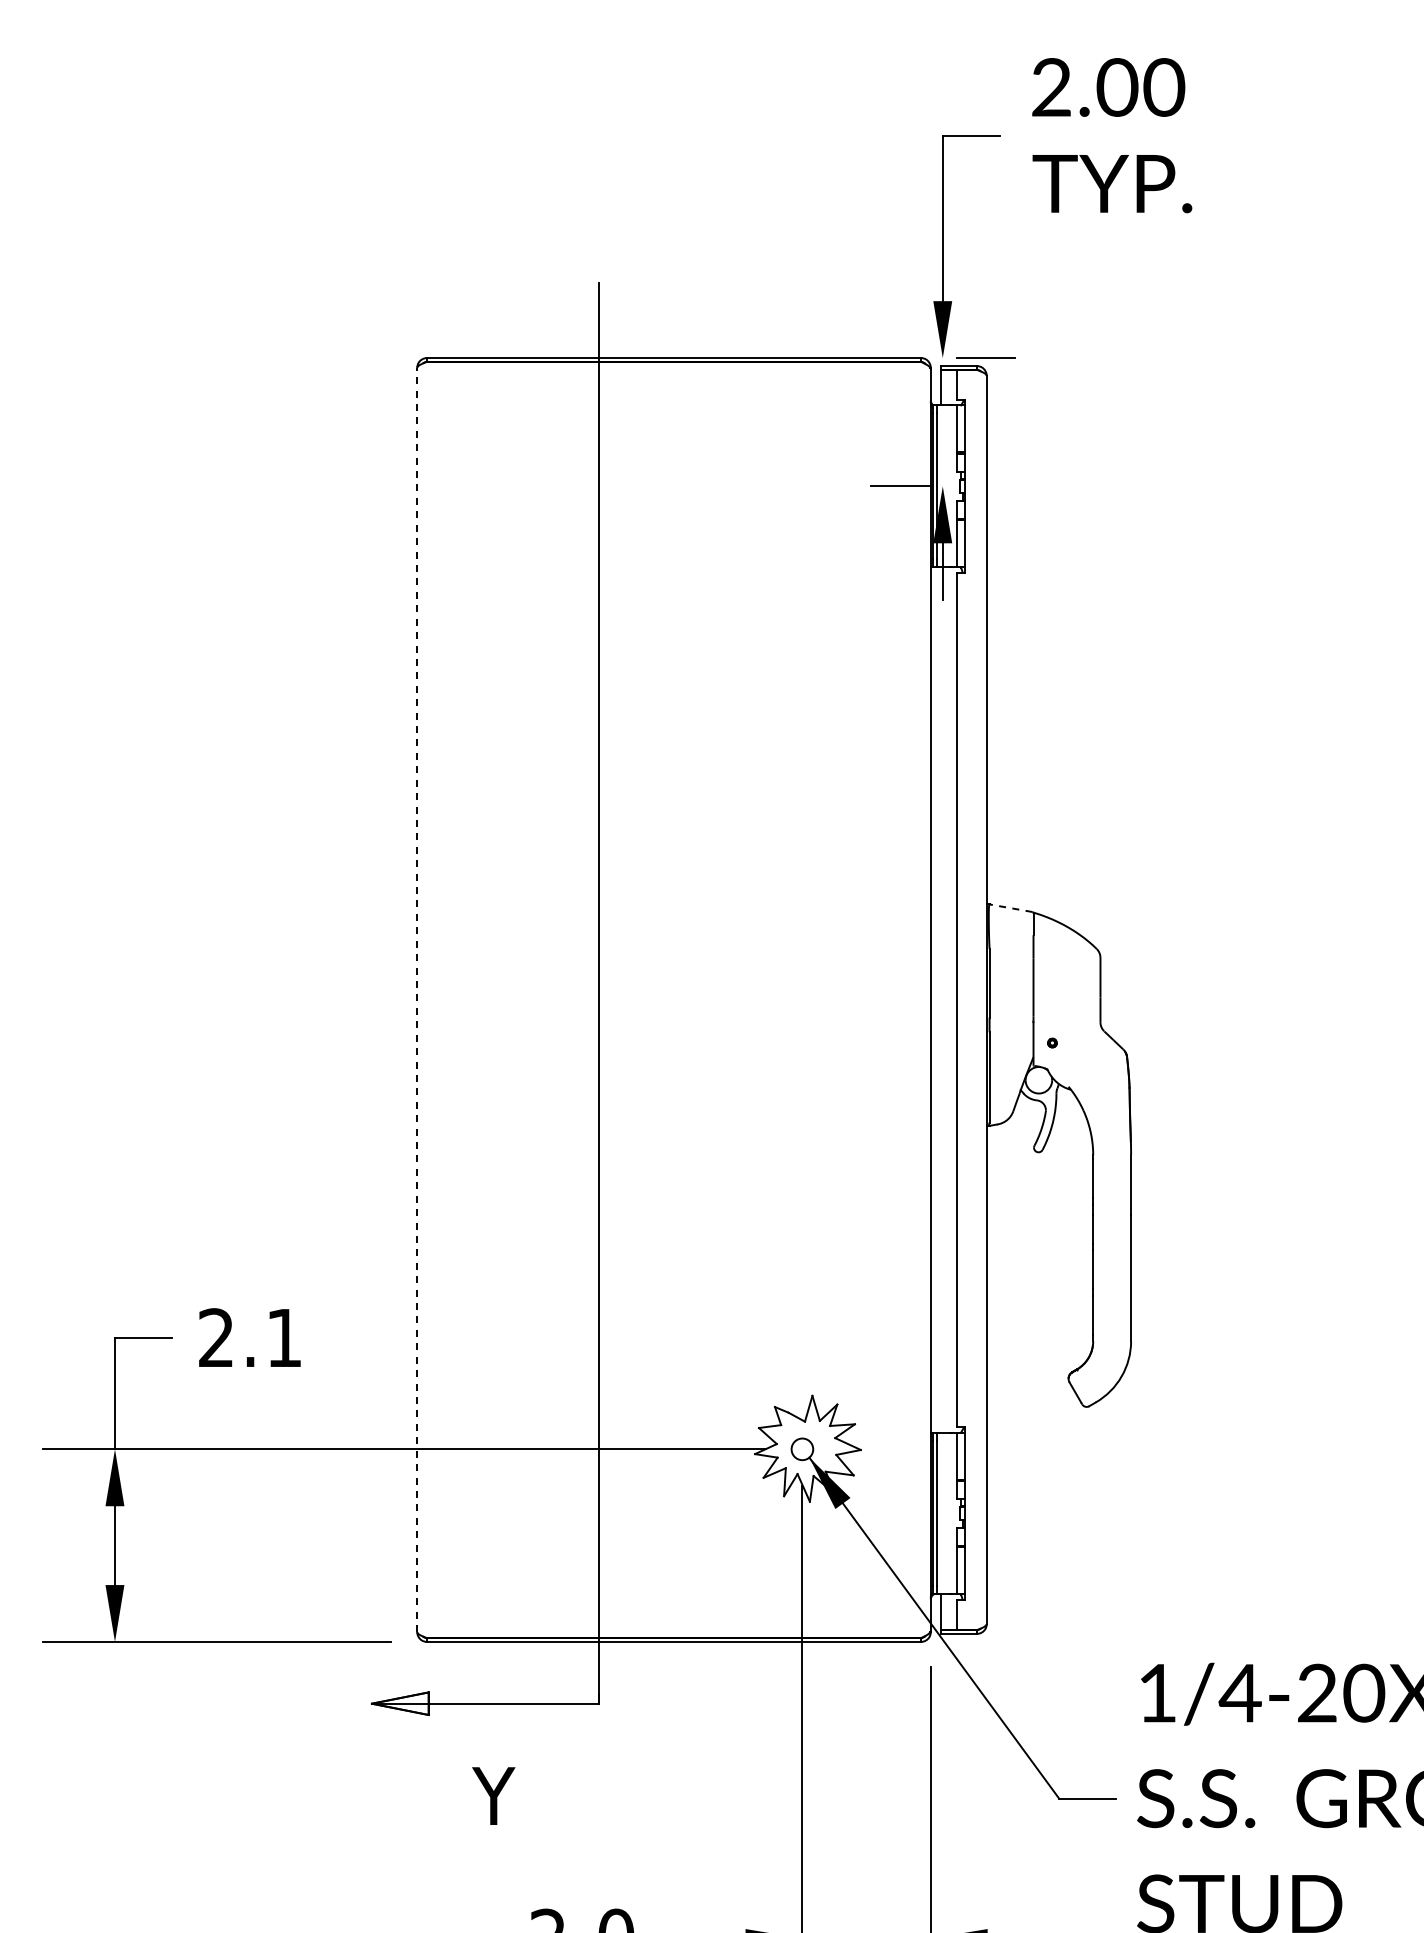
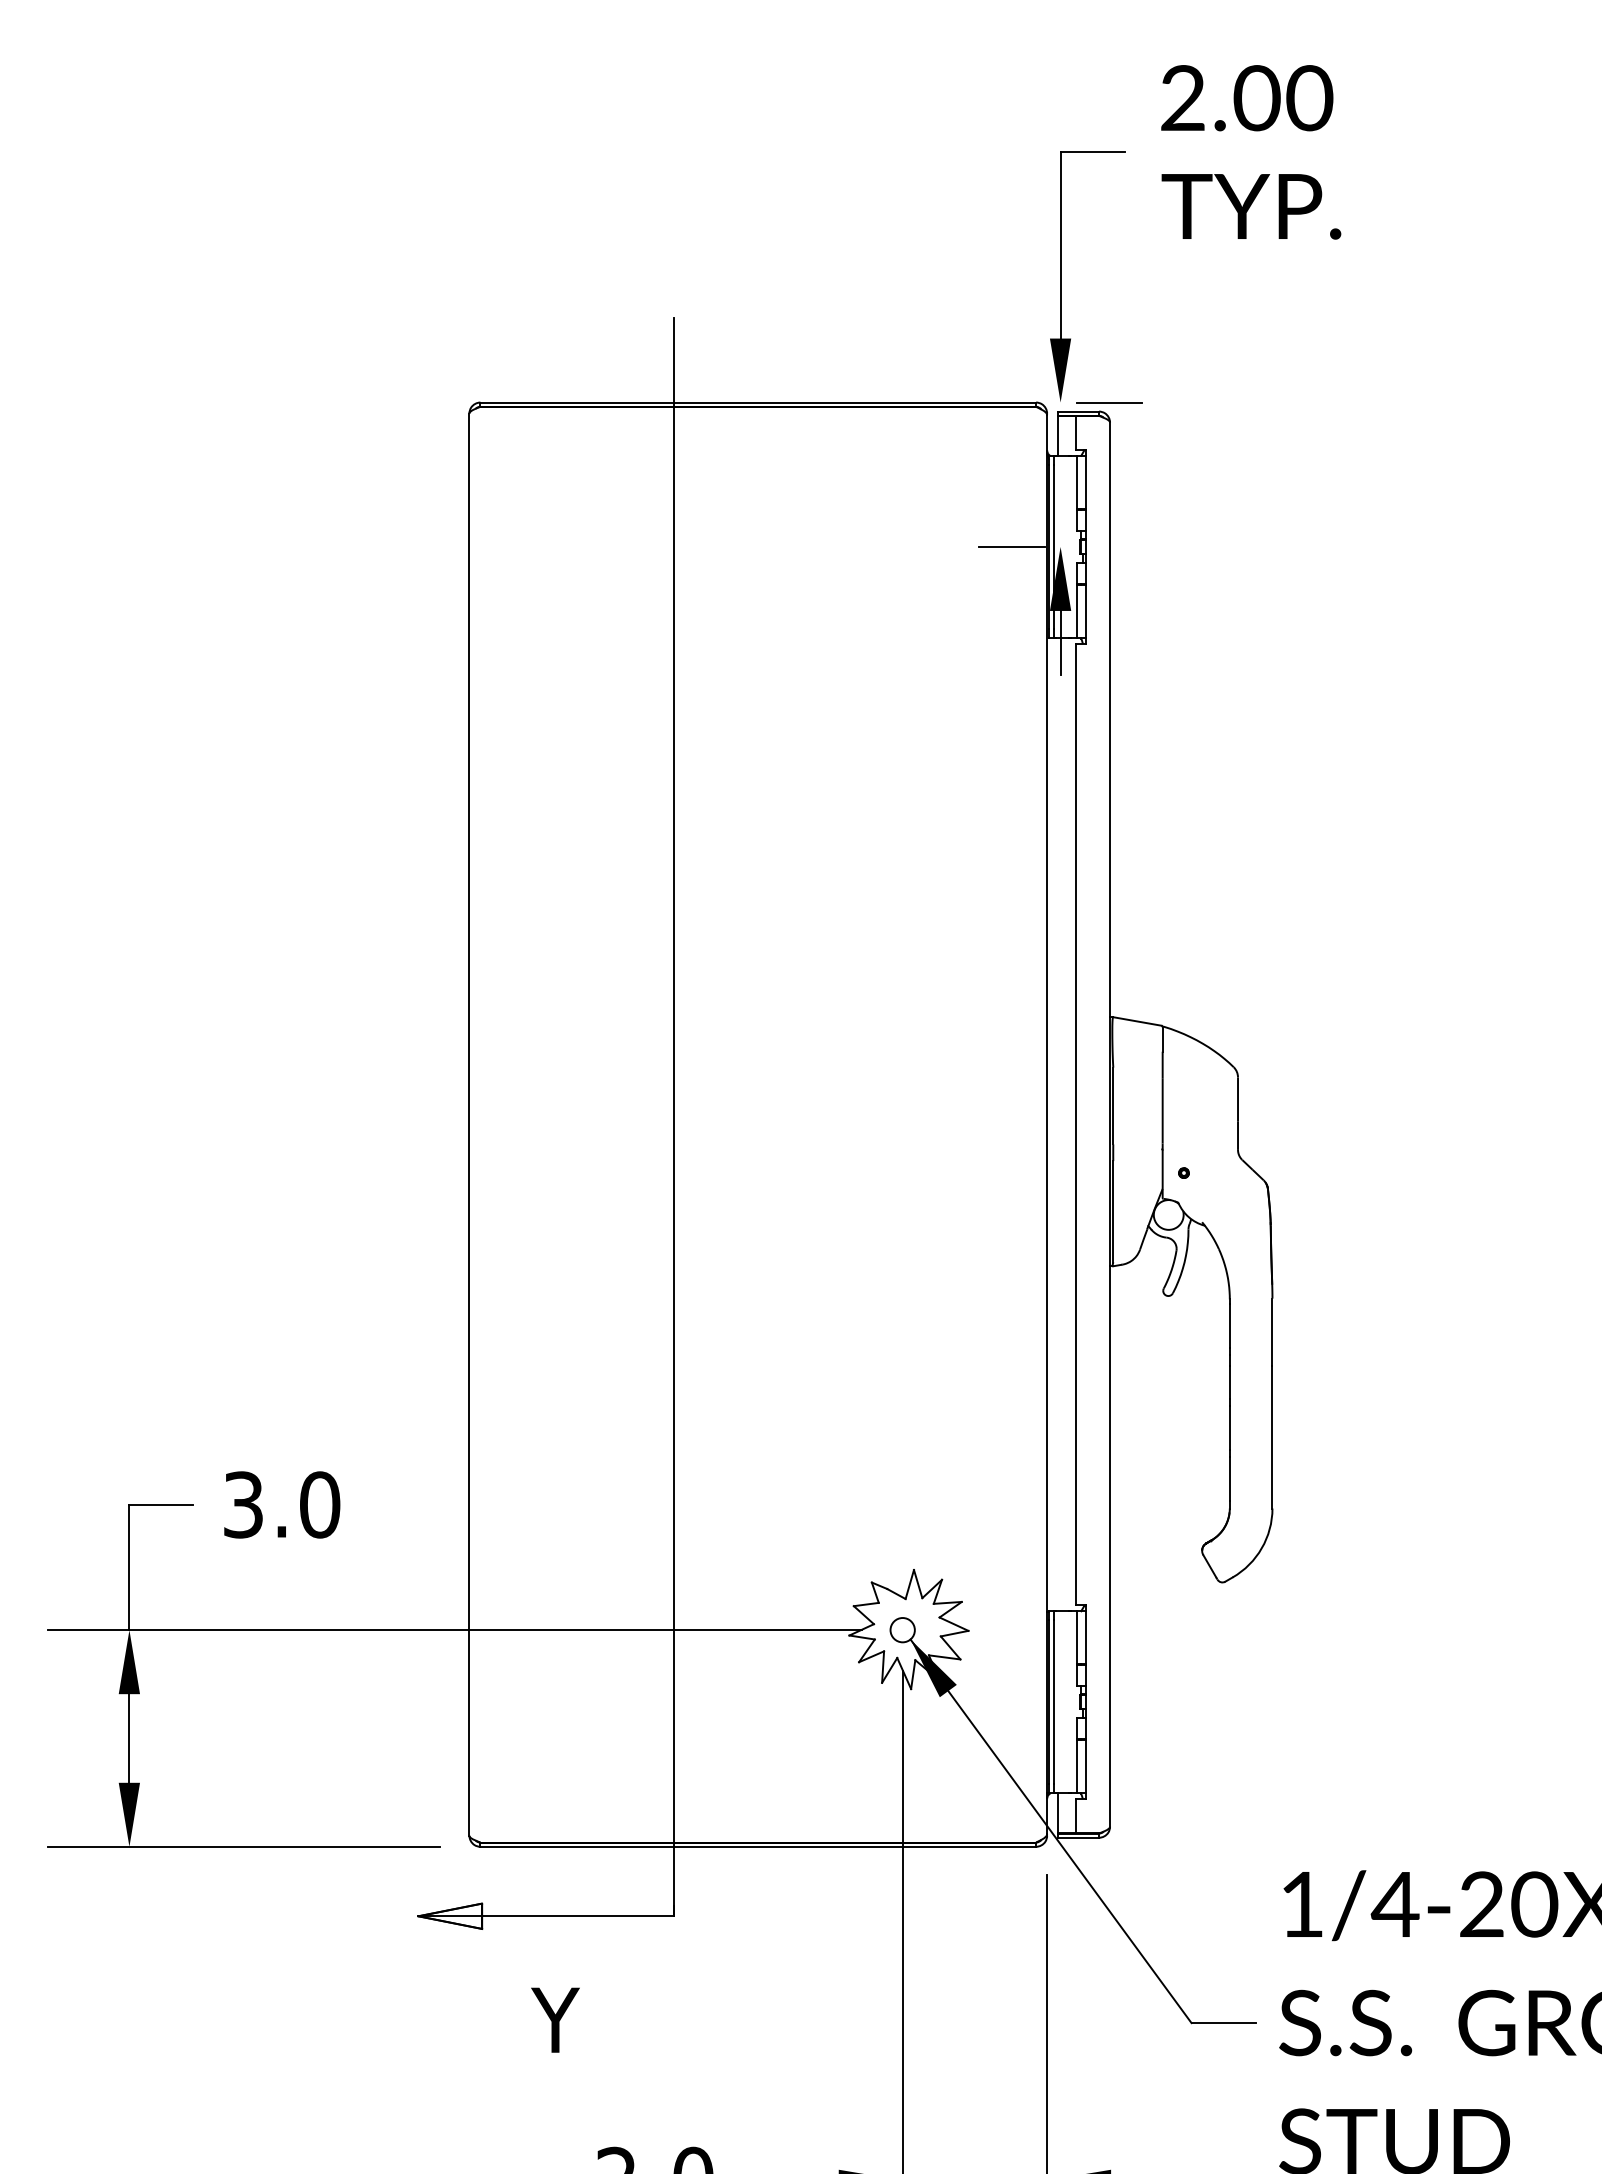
line: (1011, 908) -> (1137, 1021), dashed -> solid
line: (417, 999) -> (469, 1124), dashed -> solid
text: (250, 1337) -> (281, 1504), 2.1 -> 3.0

